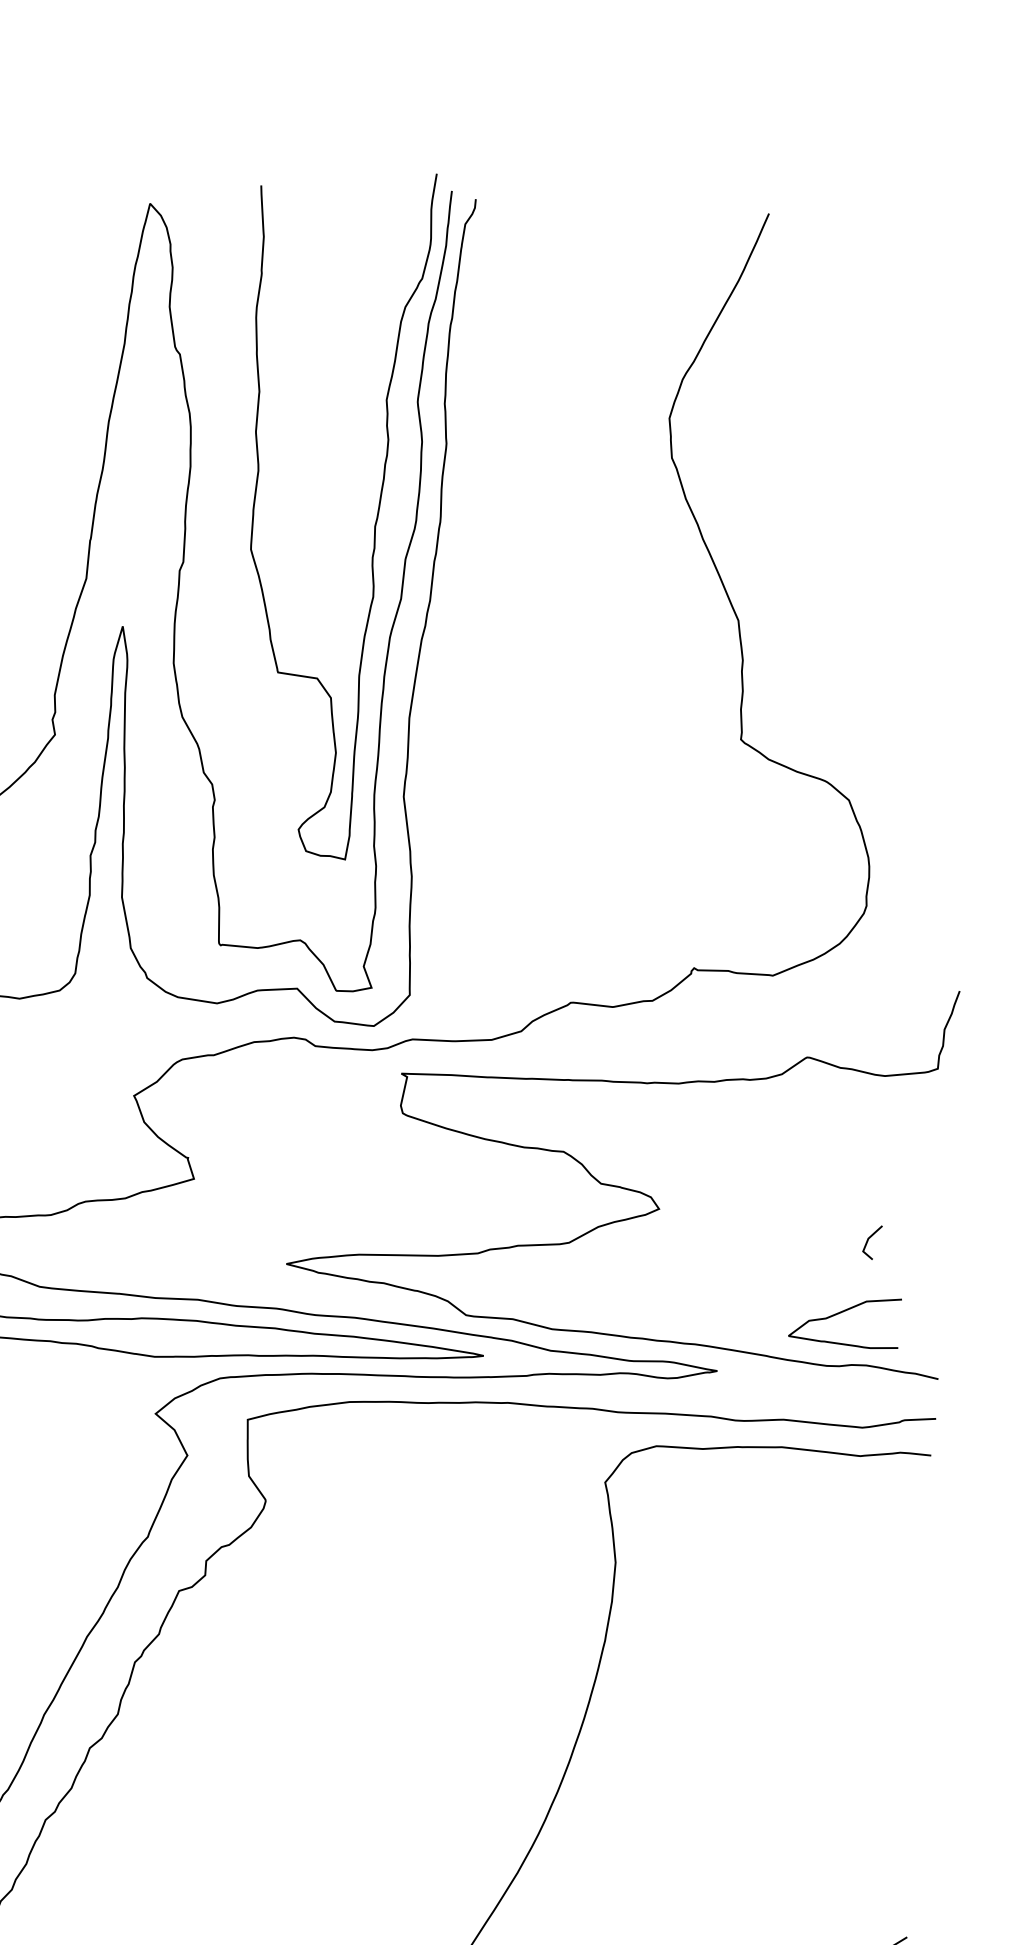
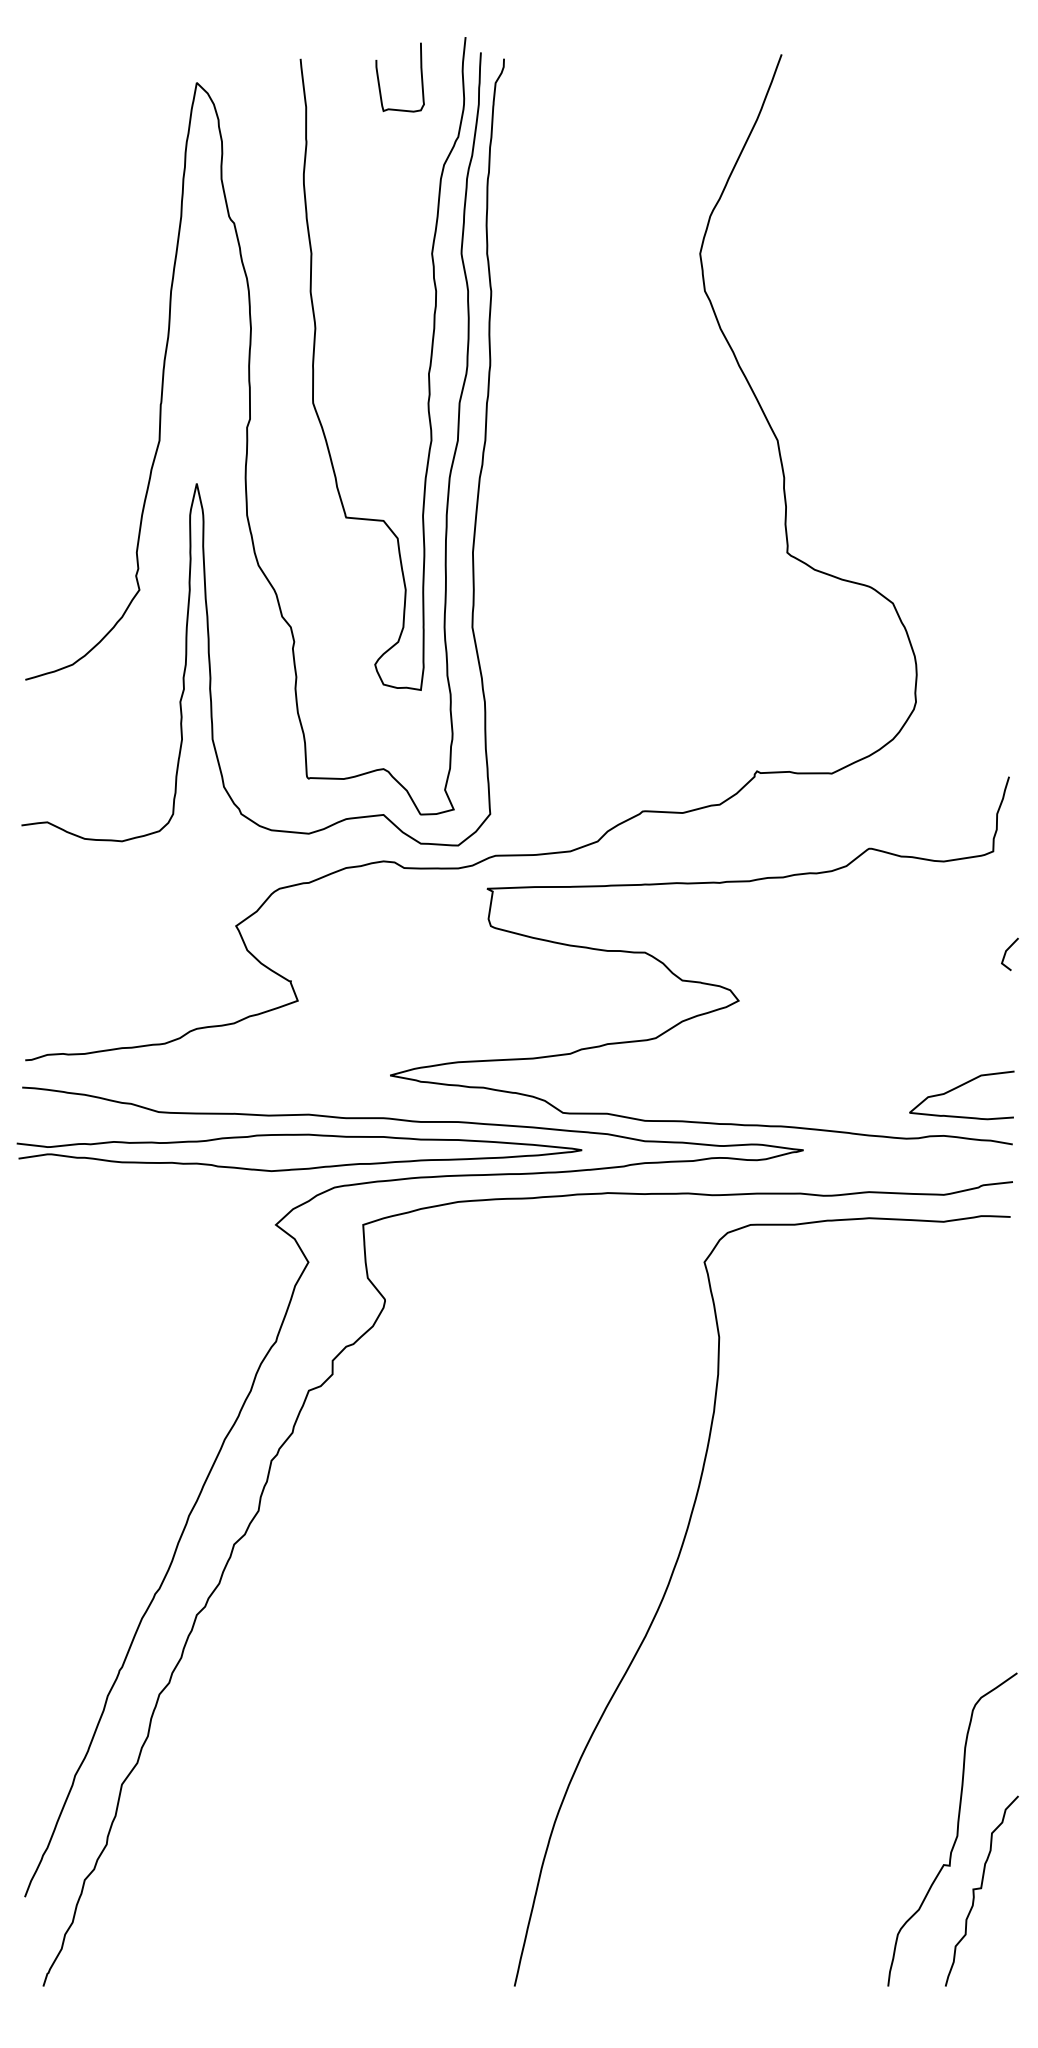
curve: (343, 212) -> (379, 79), added
line: (868, 1241) -> (1006, 953), moved
curve: (840, 1313) -> (957, 1088), moved

